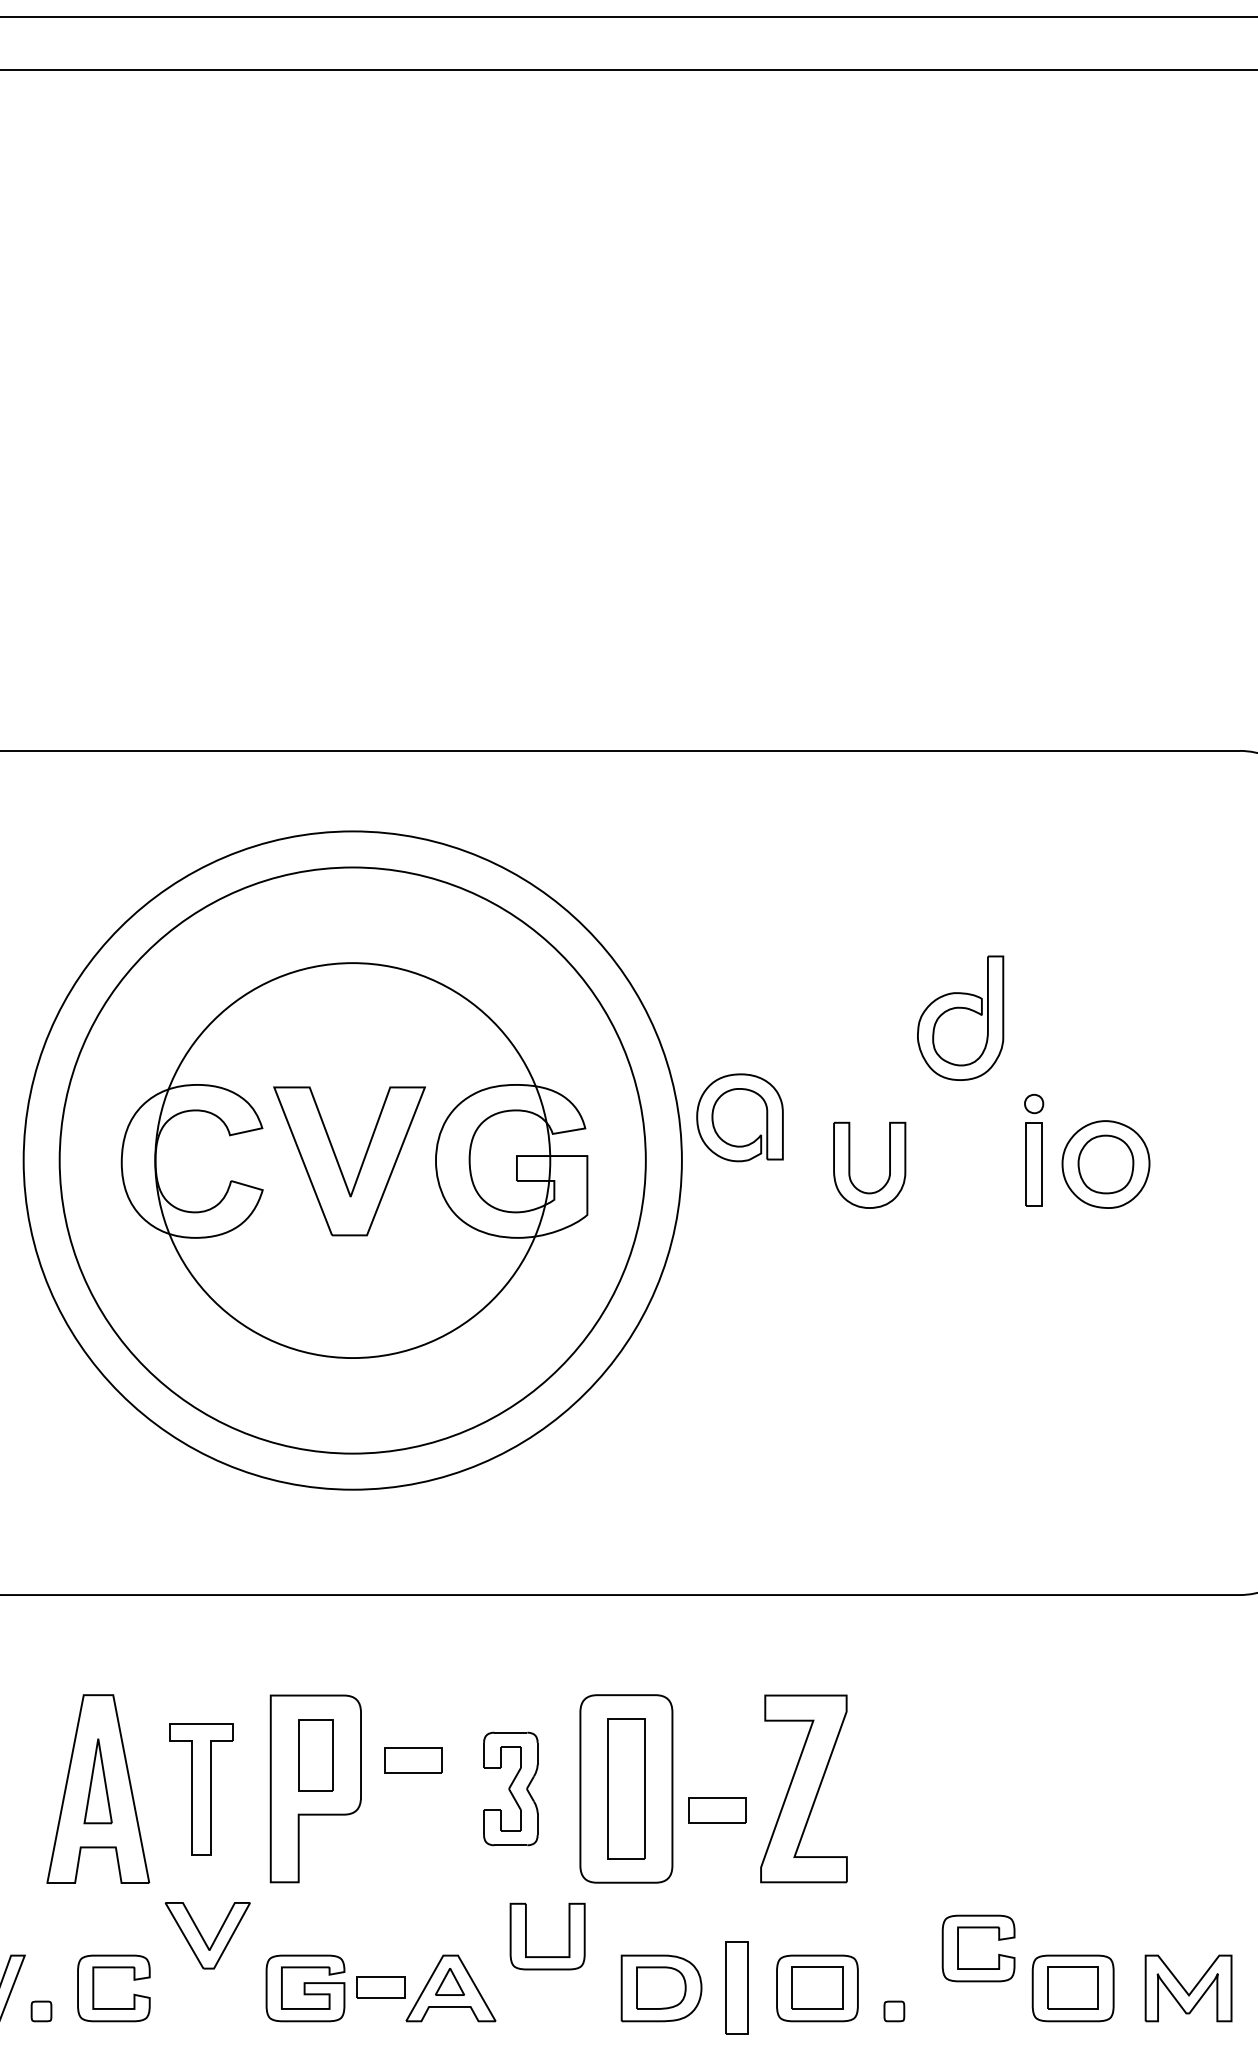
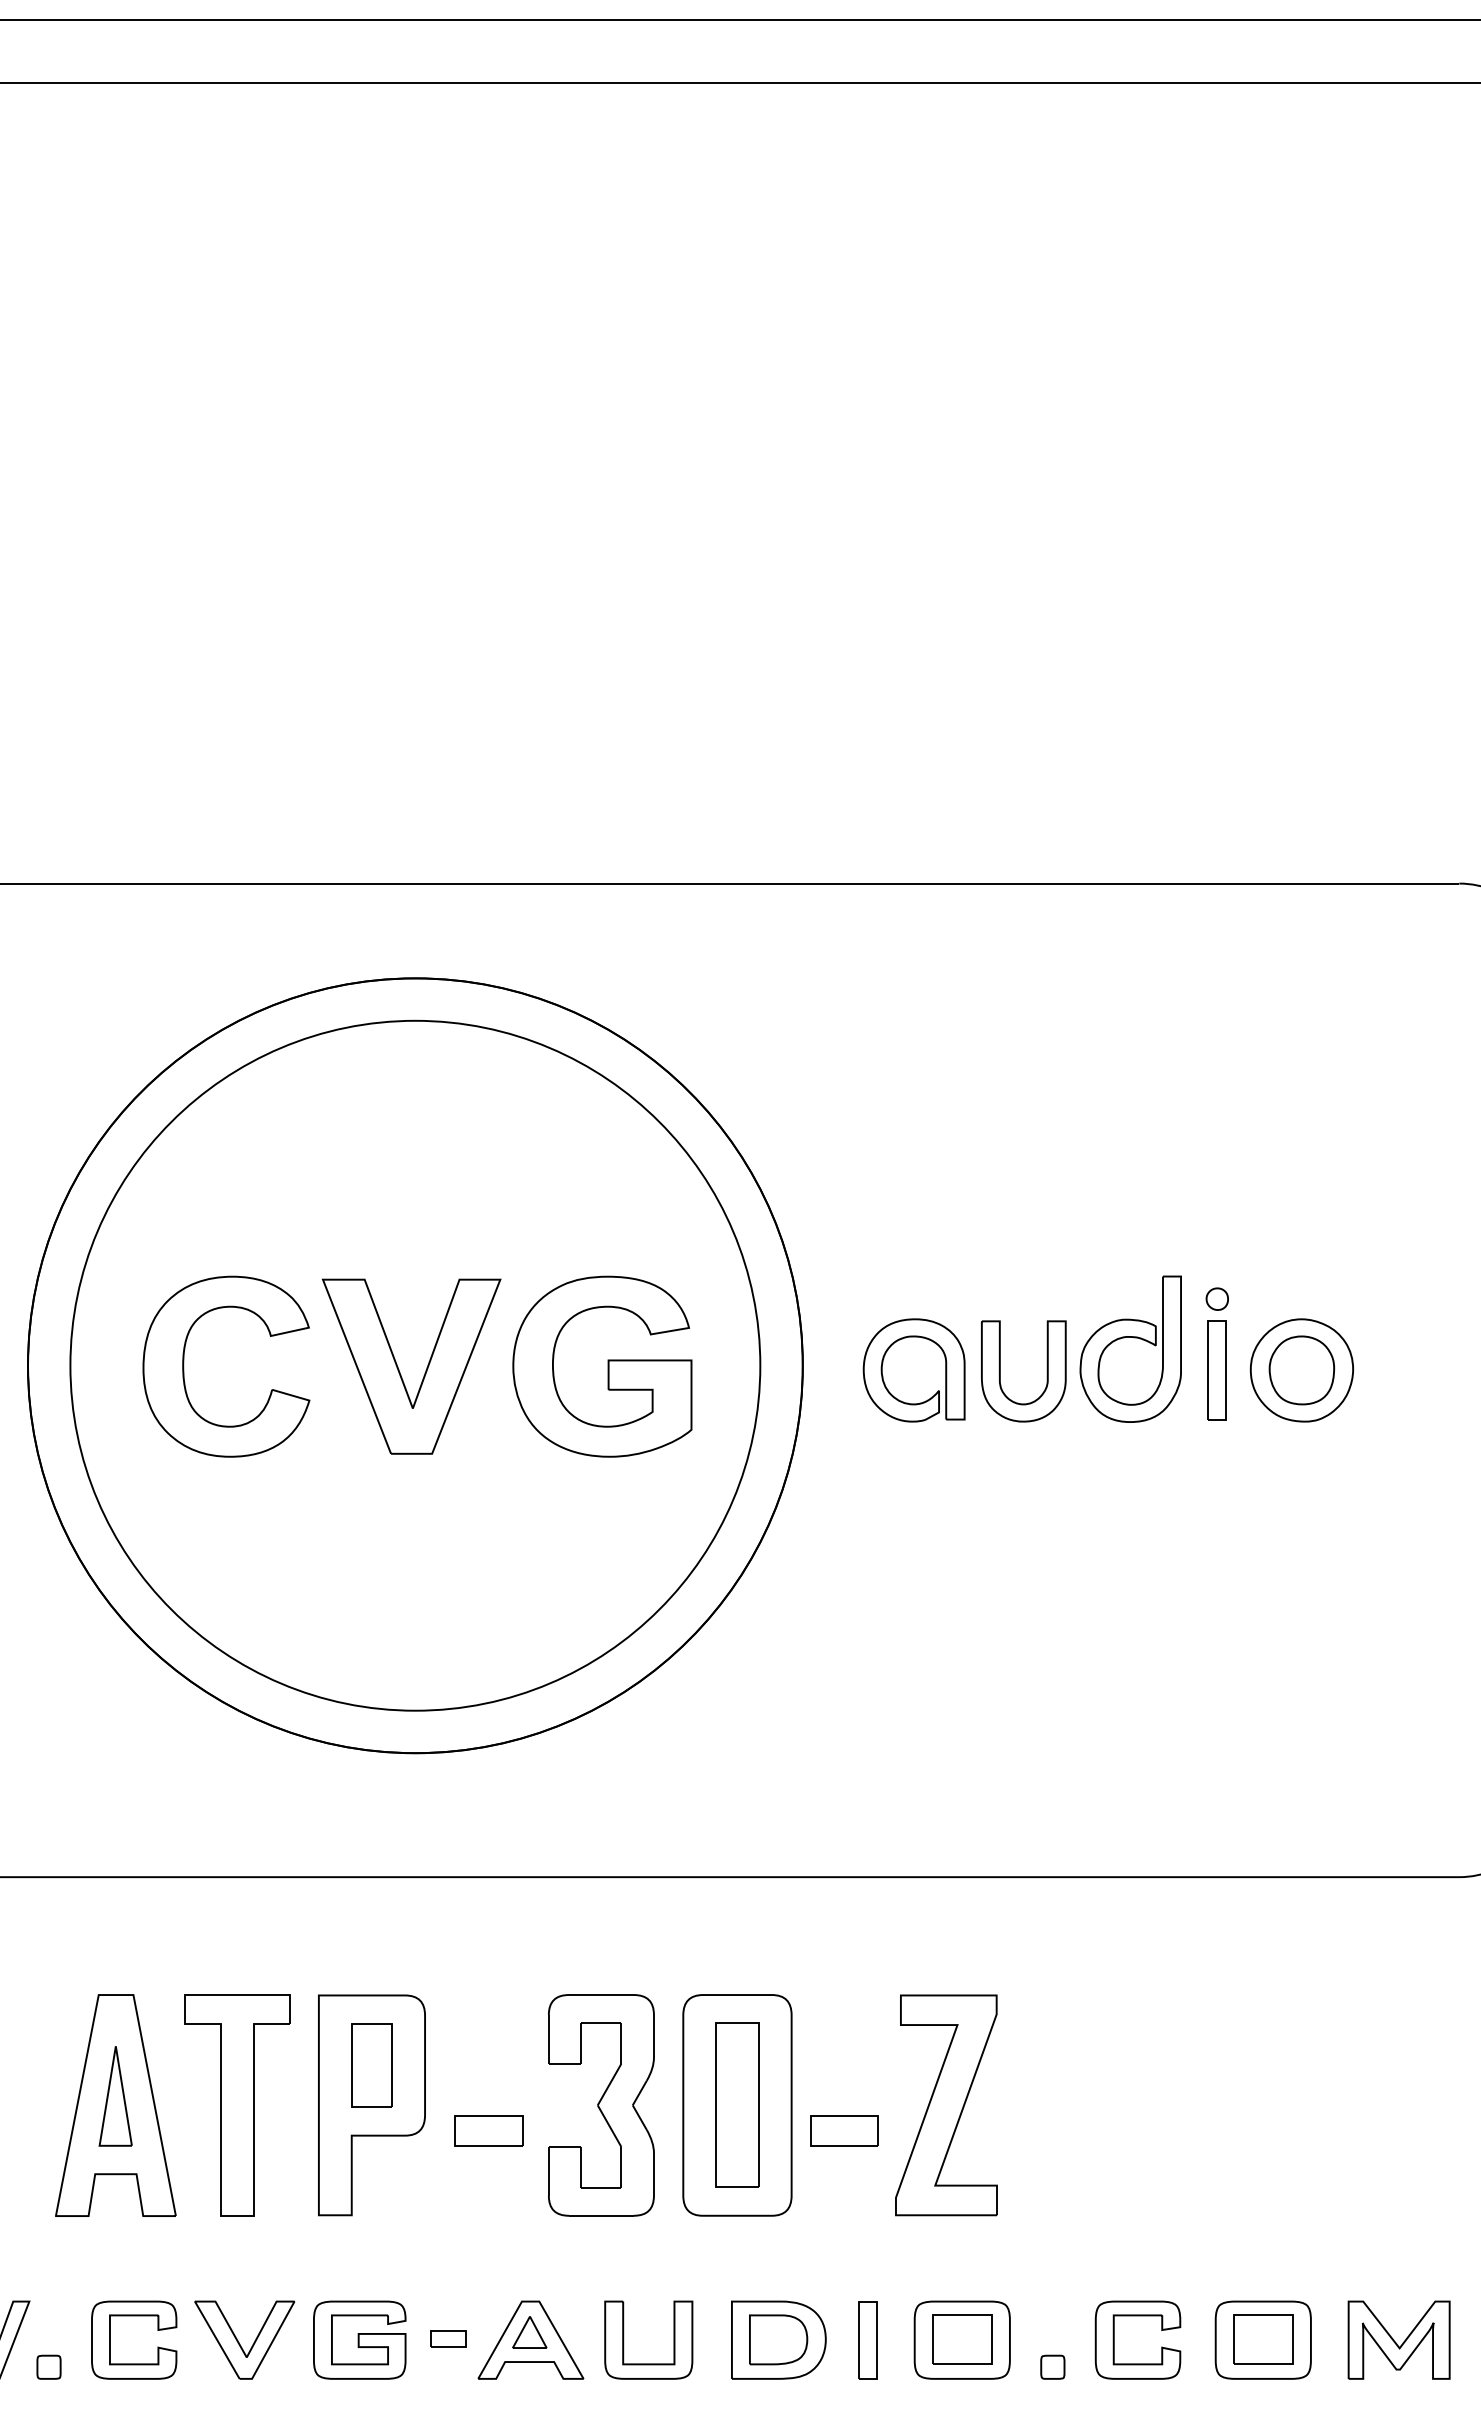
part: (963, 1009) -> (1134, 1338), moved
part: (713, 1122) -> (883, 1375), moved
circle: (352, 1160) -> (415, 1365), size x1.67
part: (413, 1760) -> (488, 2130), moved
part: (201, 1789) -> (237, 2105), size x1.43
part: (510, 1789) -> (601, 2105), size x1.67
part: (978, 1928) -> (1137, 2316), moved
part: (207, 1935) -> (244, 2339), moved
part: (527, 1936) -> (624, 2339), moved
part: (380, 1986) -> (448, 2338), size x0.62
part: (736, 1988) -> (867, 2340), size x0.71

